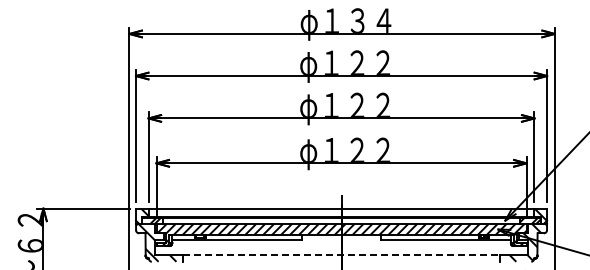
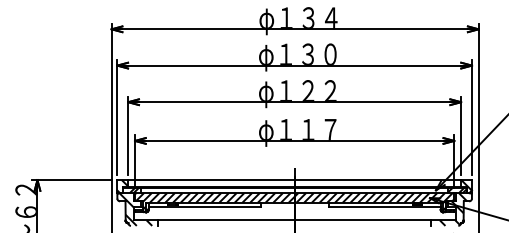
text: (370, 62) -> (319, 53), φ１２２ -> φ１３０
text: (370, 149) -> (319, 129), φ１２２ -> φ１１７
line: (342, 255) -> (295, 220), dashed -> solid

